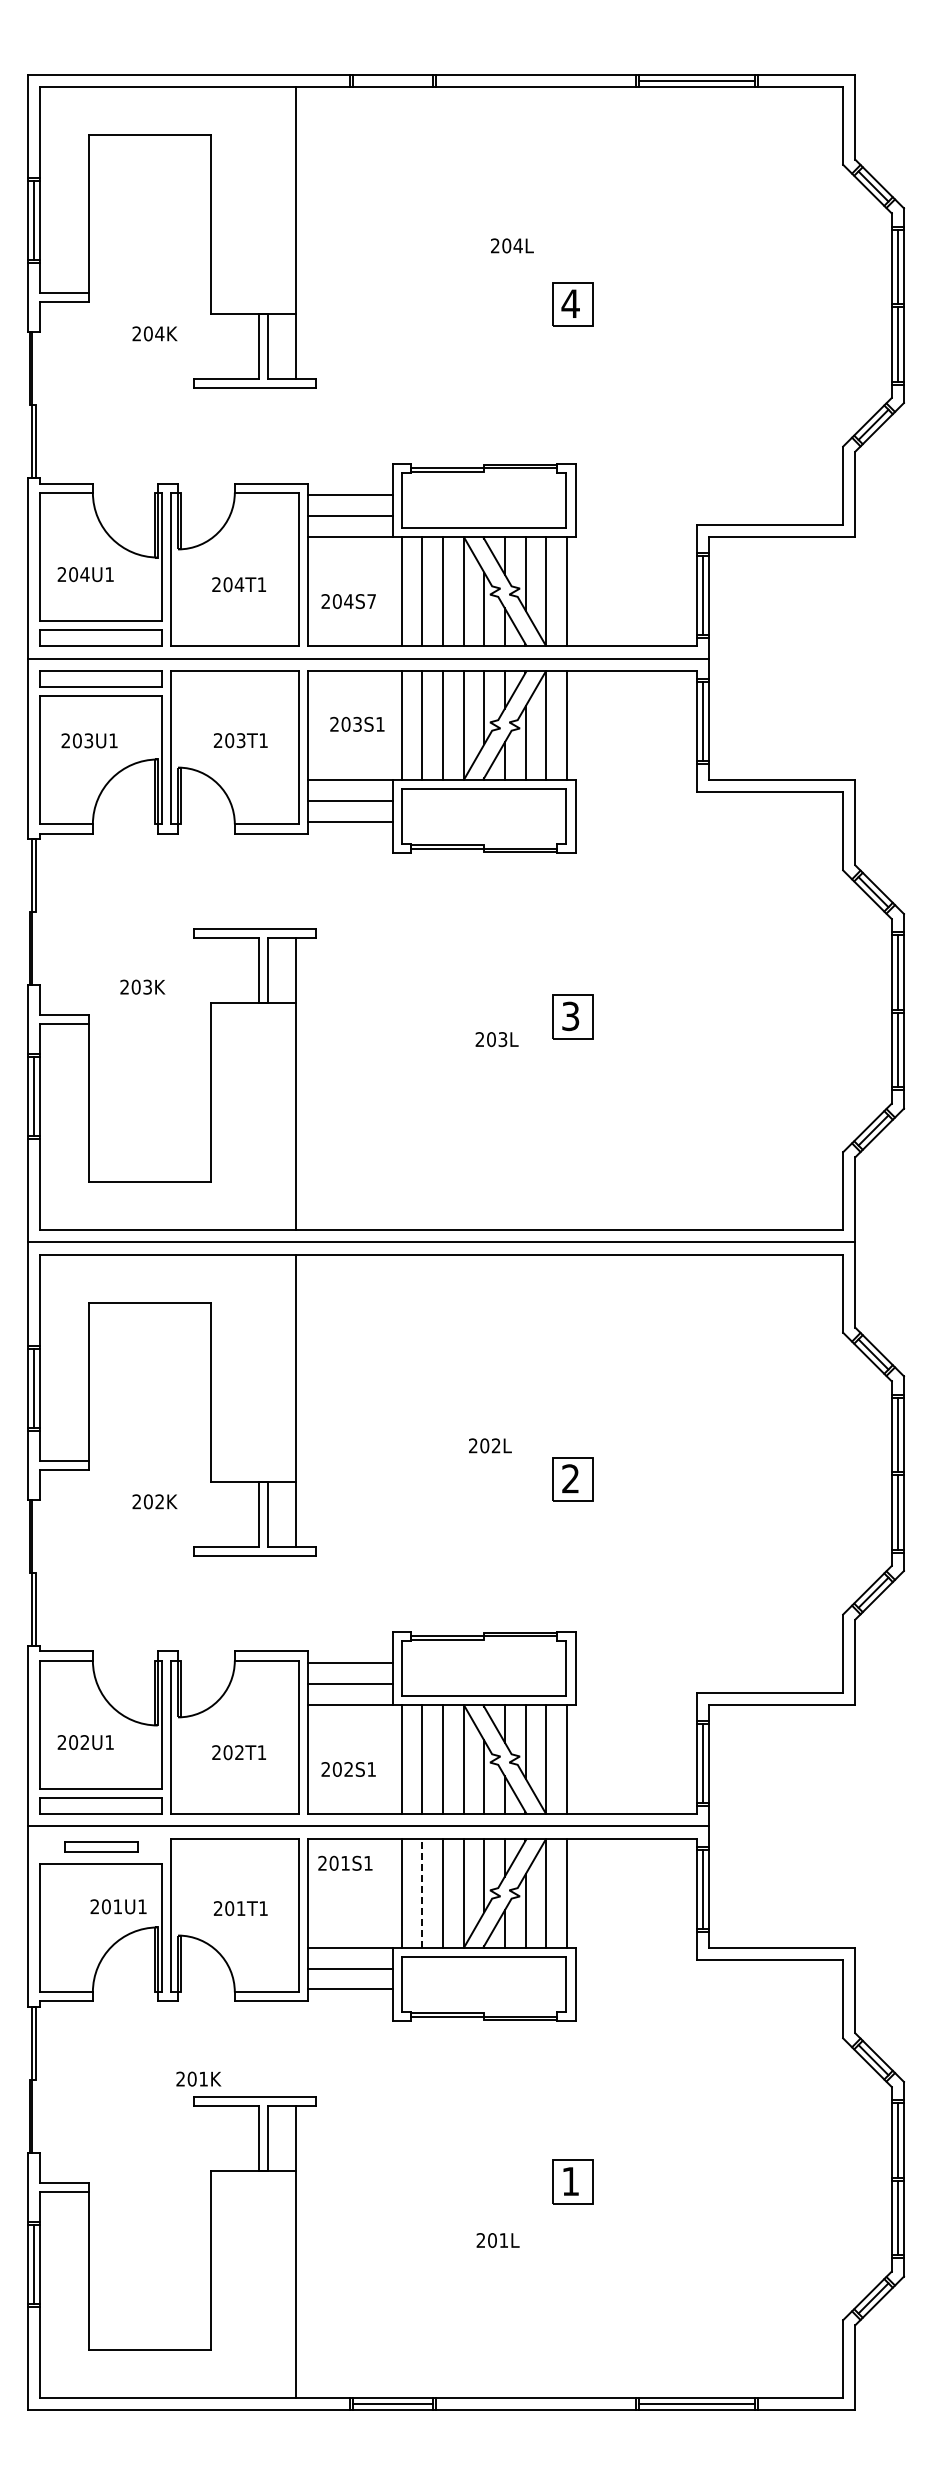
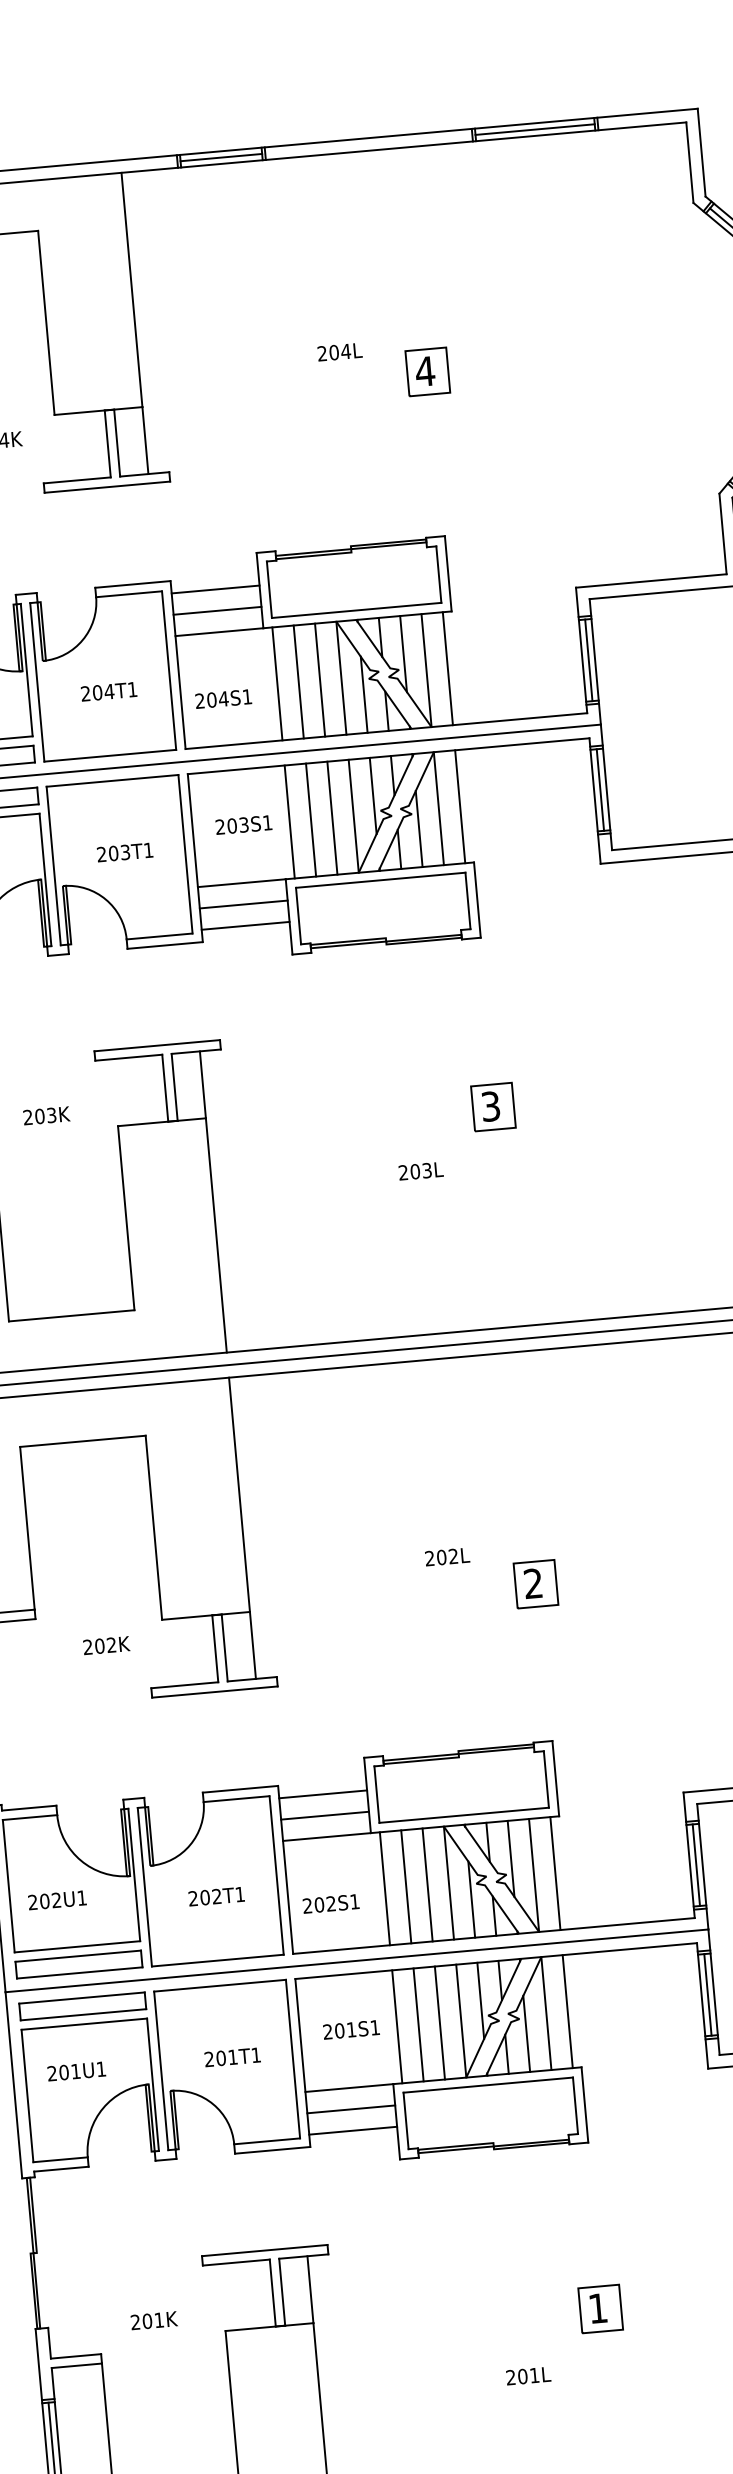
line: (392, 80) -> (220, 157), added
text: (512, 245) -> (340, 351), moved
text: (371, 601) -> (247, 696), 204S7 -> 204S1
text: (496, 1039) -> (420, 1171), moved
part: (100, 1846) -> (82, 2006), size x1.67
text: (345, 1862) -> (351, 2028), moved
line: (422, 1893) -> (418, 2025), dashed -> solid
text: (118, 1906) -> (76, 2071), moved
text: (198, 2078) -> (153, 2320), moved

